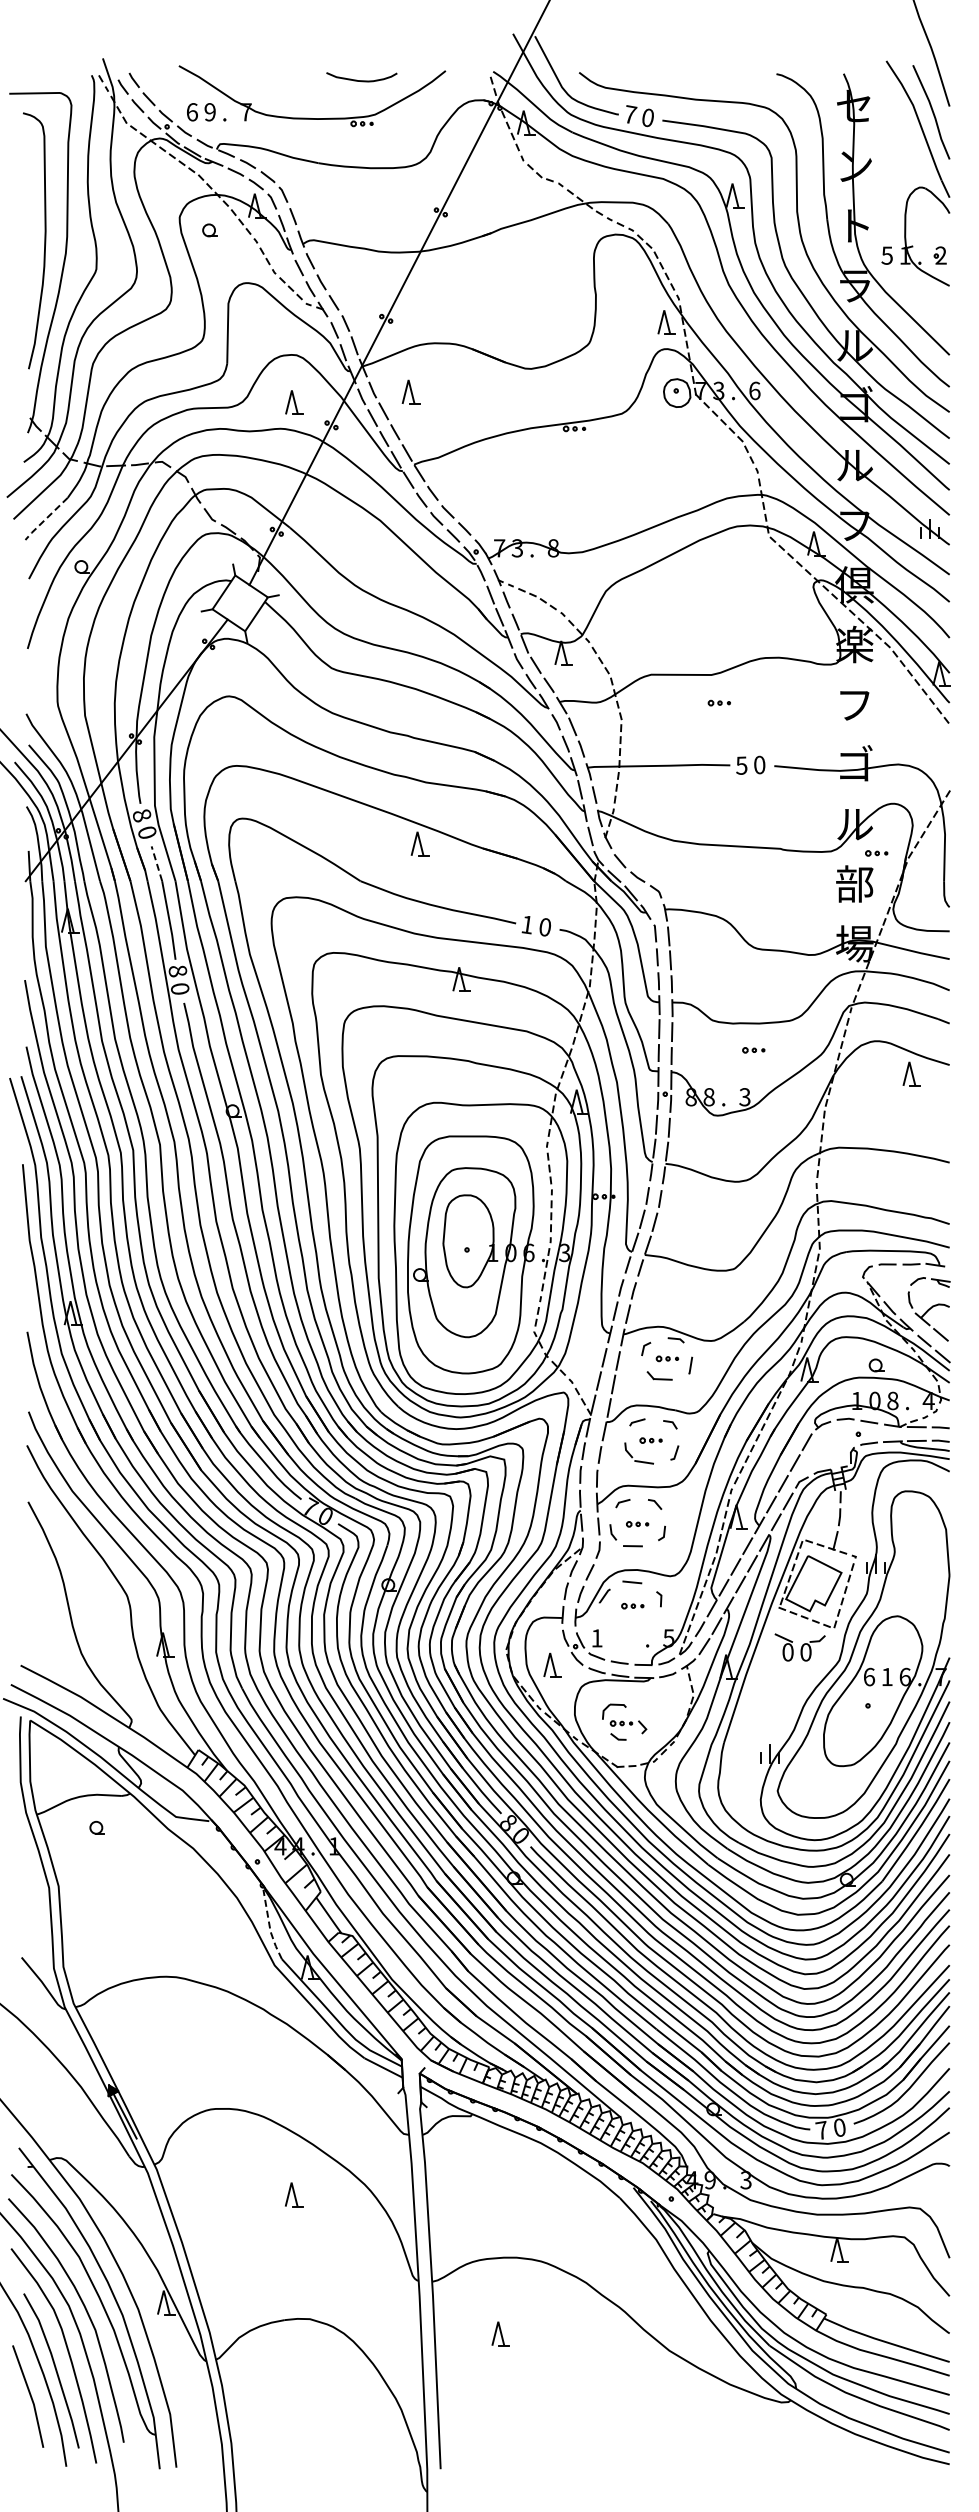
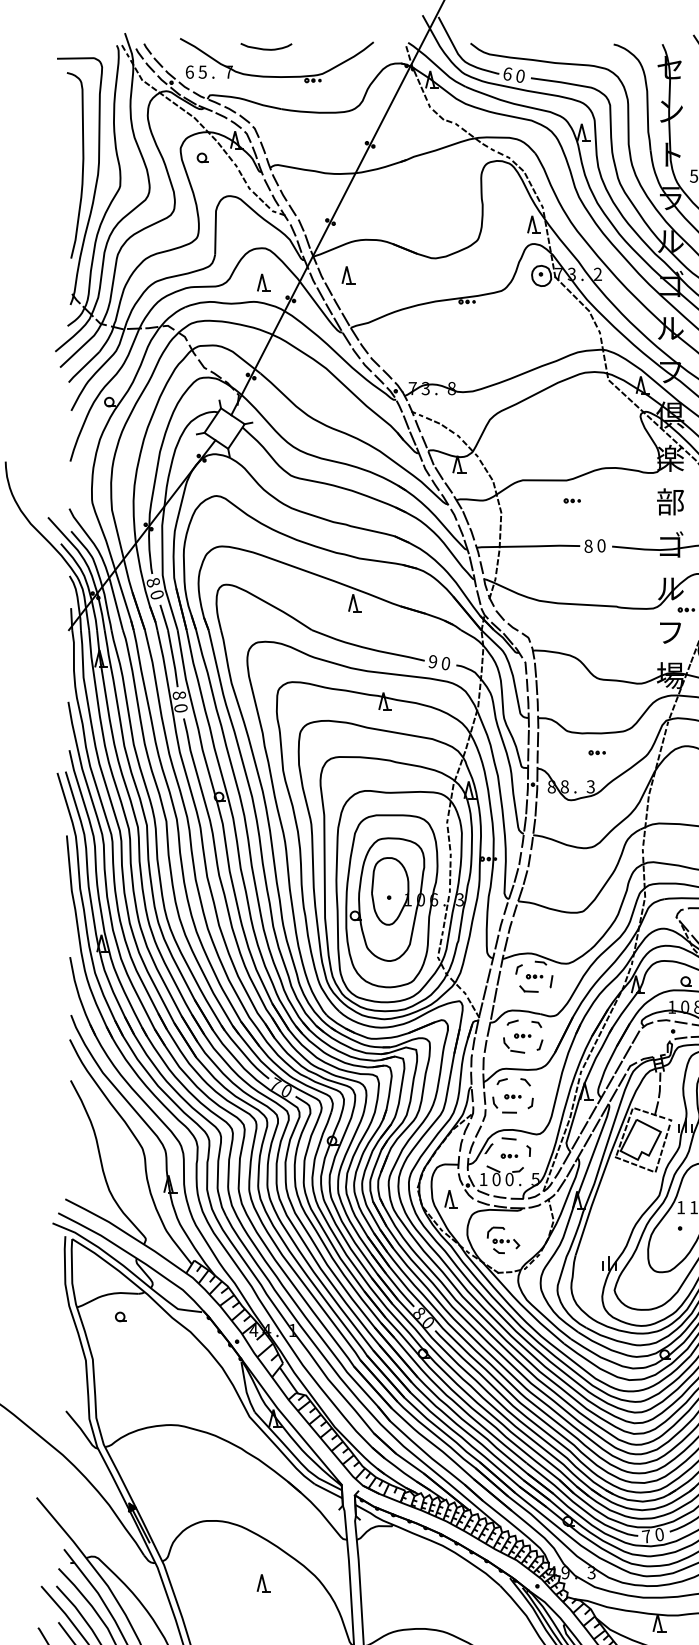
curve: (361, 80) -> (266, 49), moved
text: (209, 112) -> (202, 72), 9 -> 5
text: (630, 114) -> (507, 73), 7 -> 6
text: (754, 390) -> (597, 274), 6 -> 2
line: (45, 519) -> (83, 367), dashed -> solid
text: (854, 704) -> (670, 501), フ -> 部
text: (741, 765) -> (588, 546), 5 -> 8
line: (156, 863) -> (163, 617), dashed -> solid
text: (854, 883) -> (670, 631), 部 -> フ
text: (527, 924) -> (433, 661), 1 -> 9
part: (799, 1647) -> (504, 1175), moved
text: (869, 1676) -> (681, 1207), 6 -> 1
line: (269, 1926) -> (245, 1388), dashed -> solid

